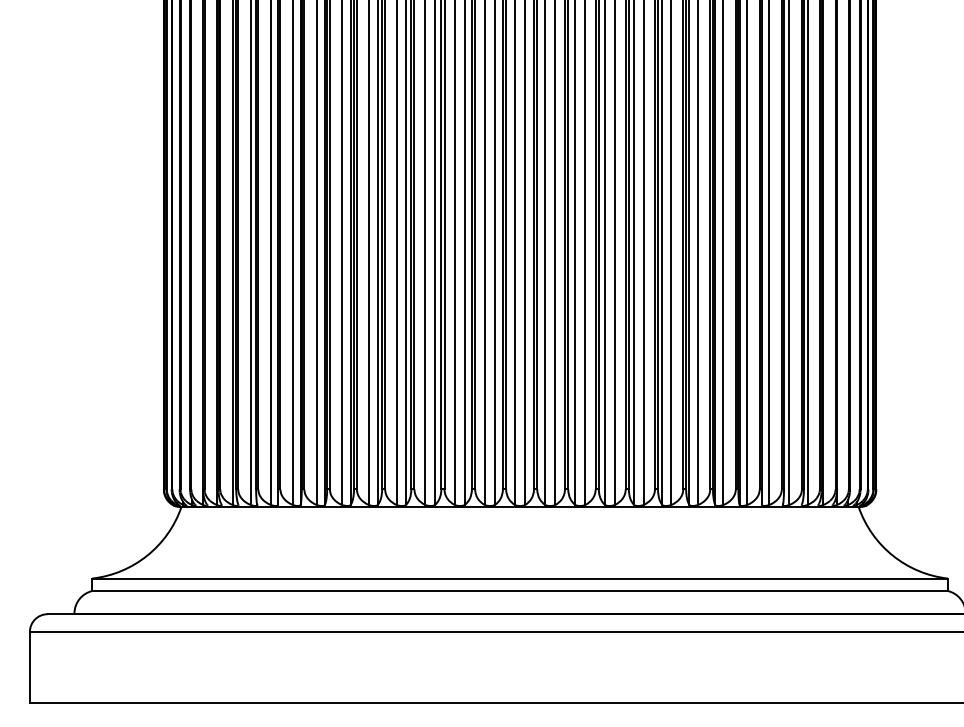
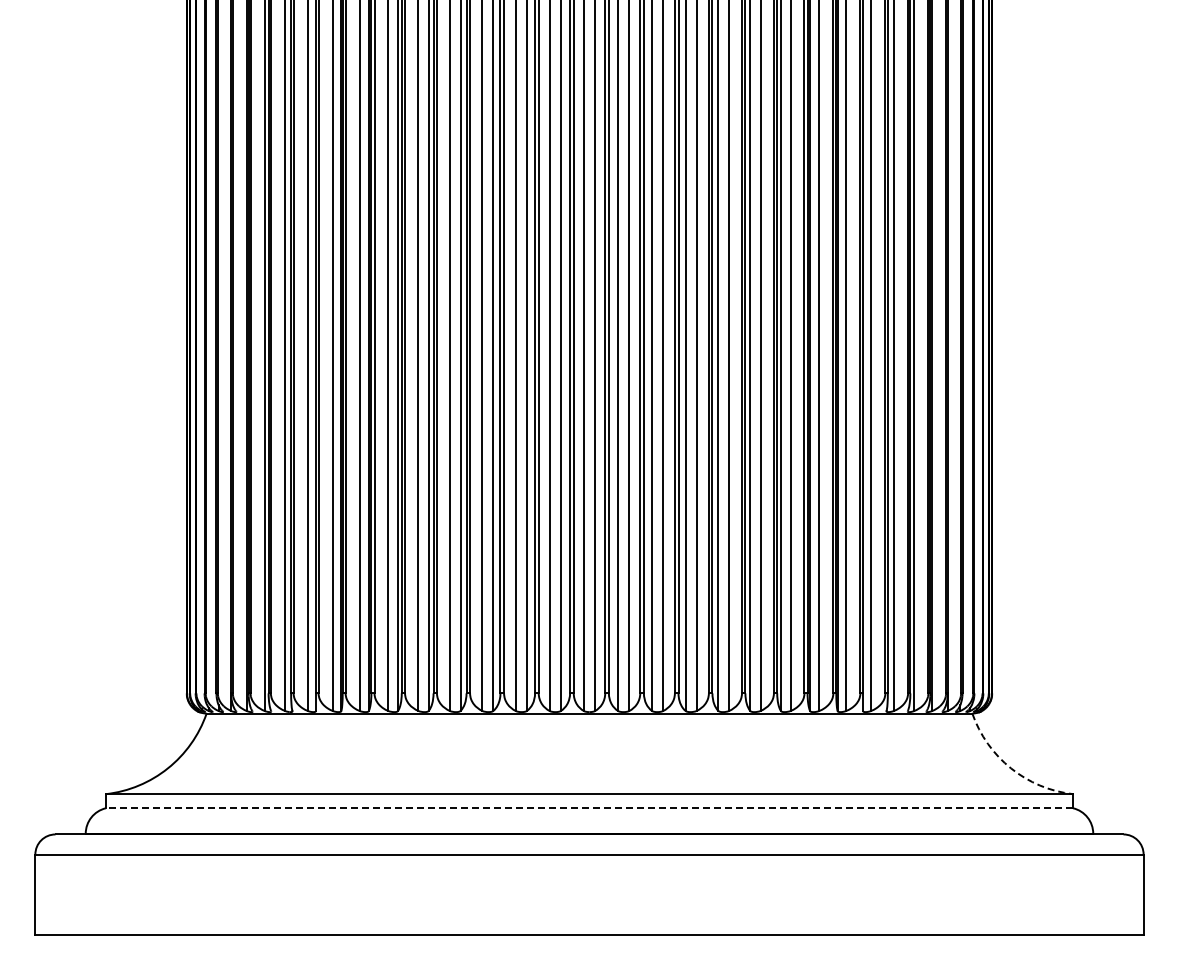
arc: (893, 555) -> (1011, 768), solid -> dashed
line: (520, 591) -> (589, 808), solid -> dashed

